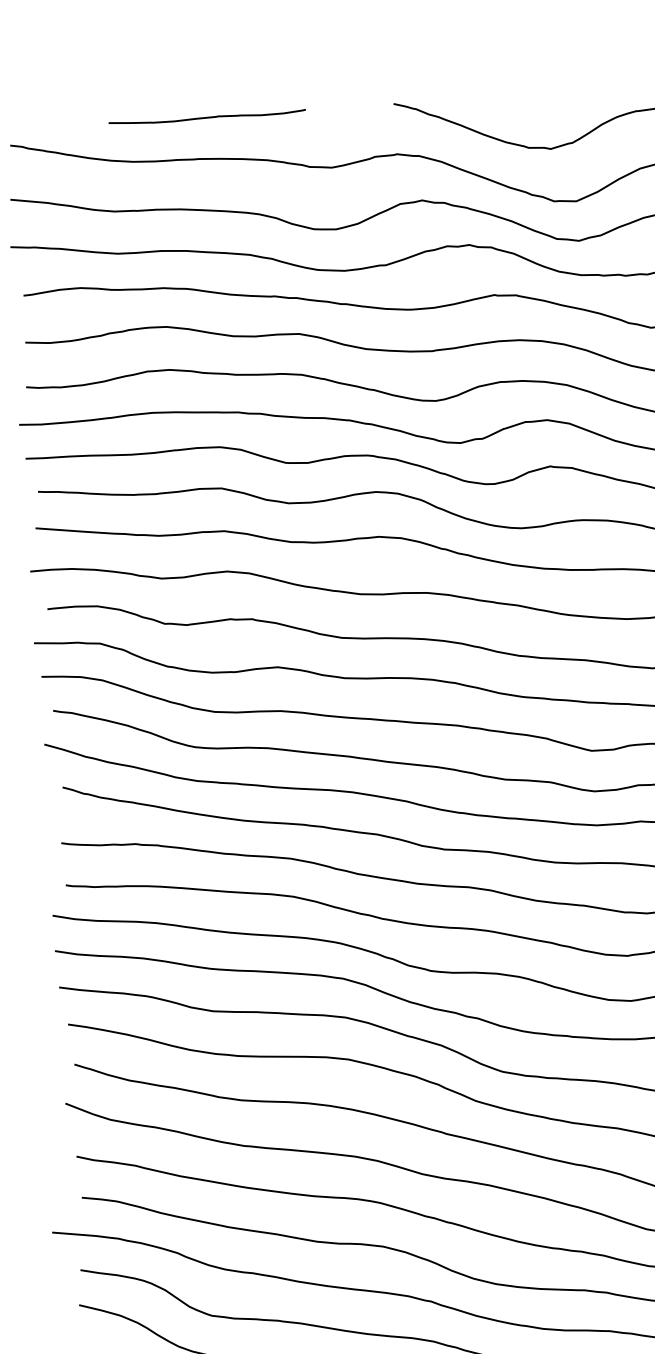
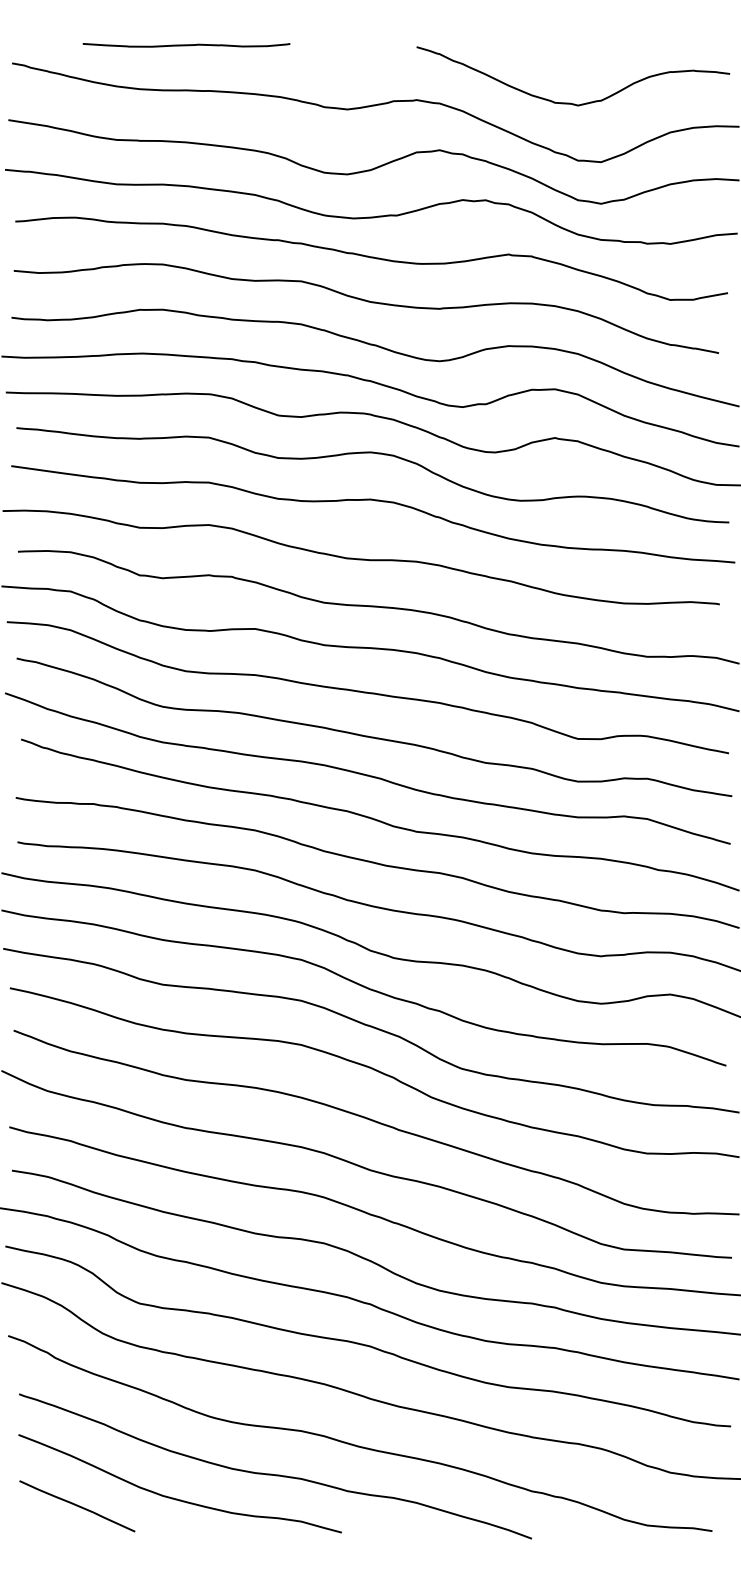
curve: (207, 117) -> (186, 45), moved

